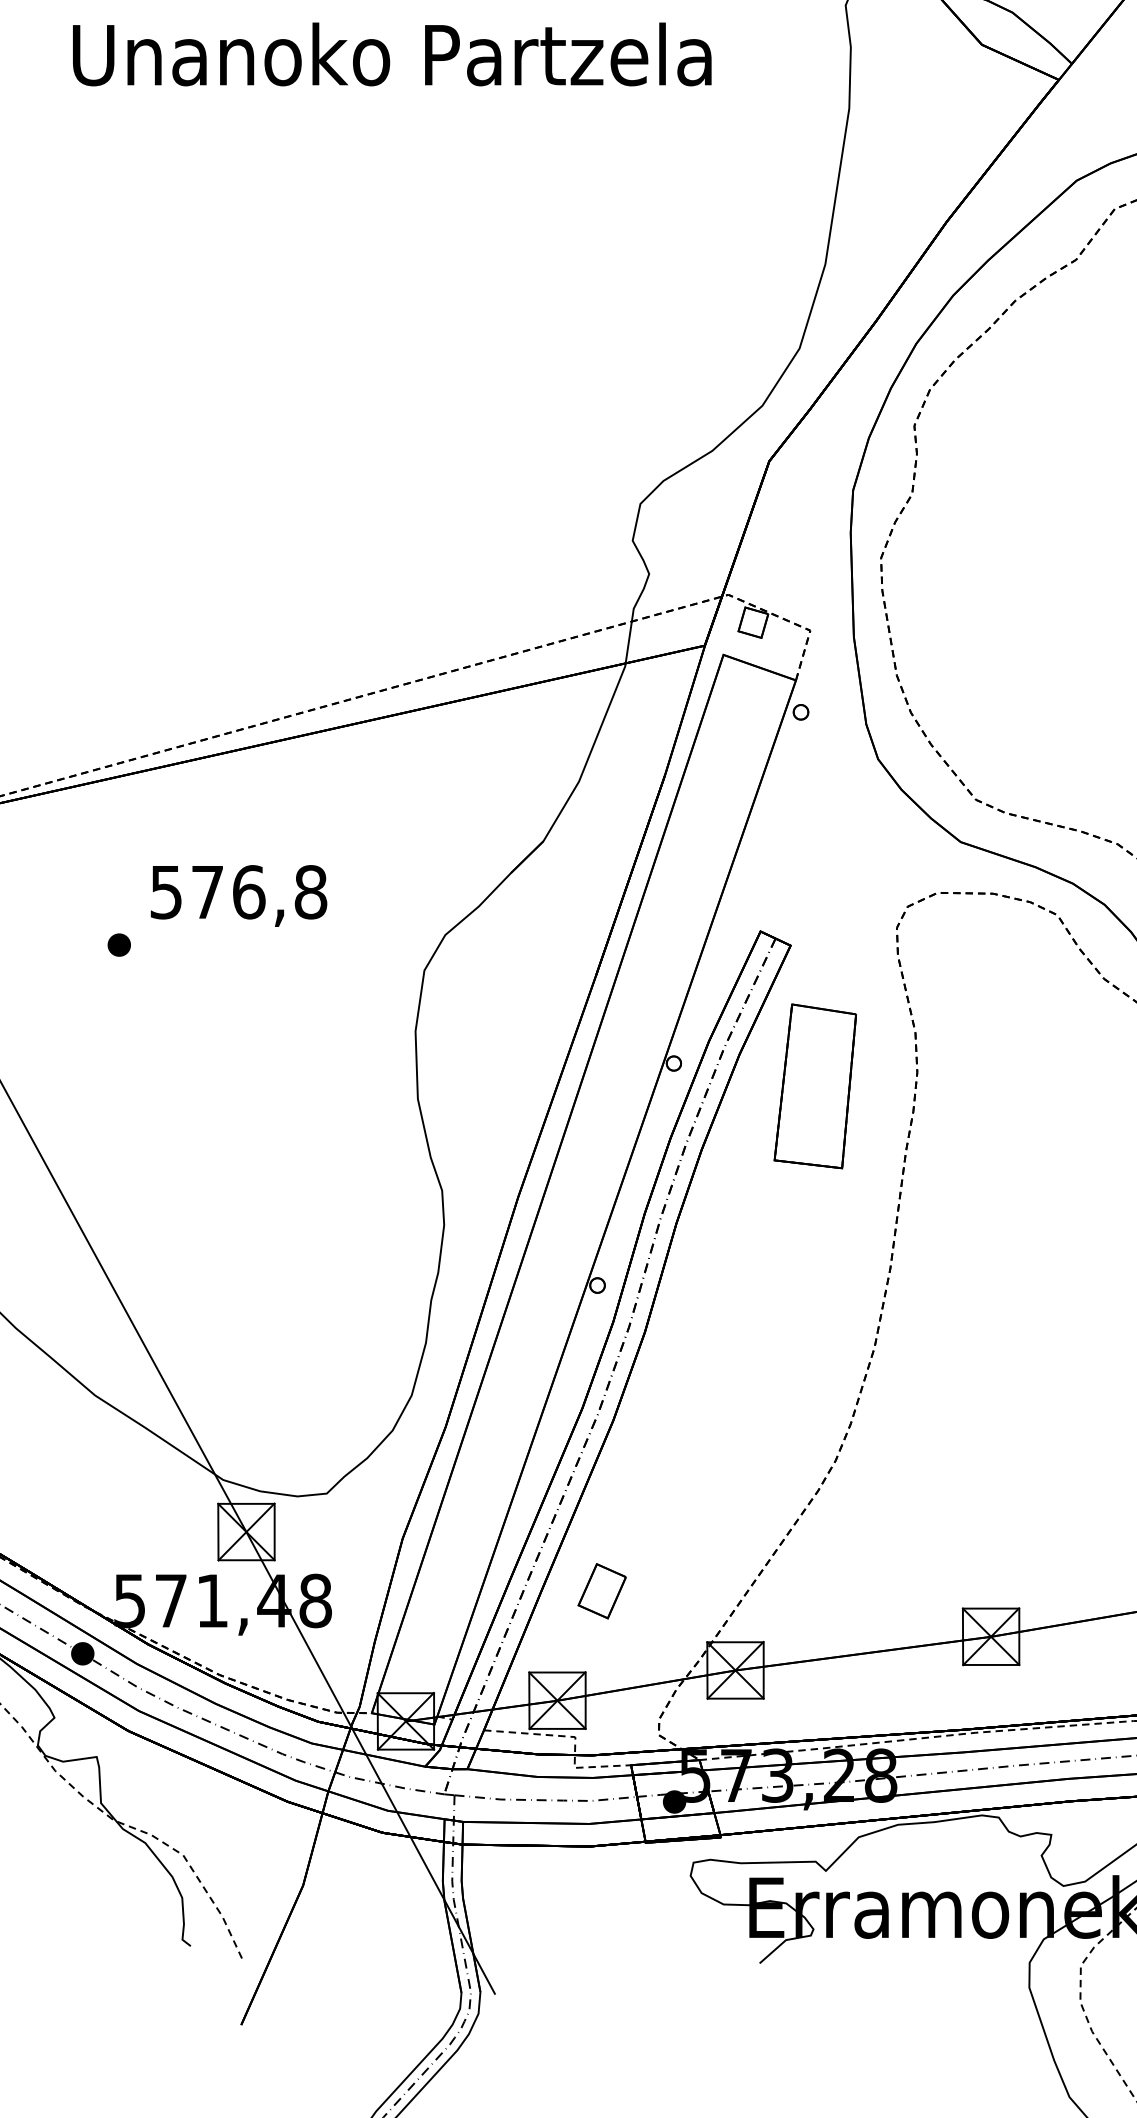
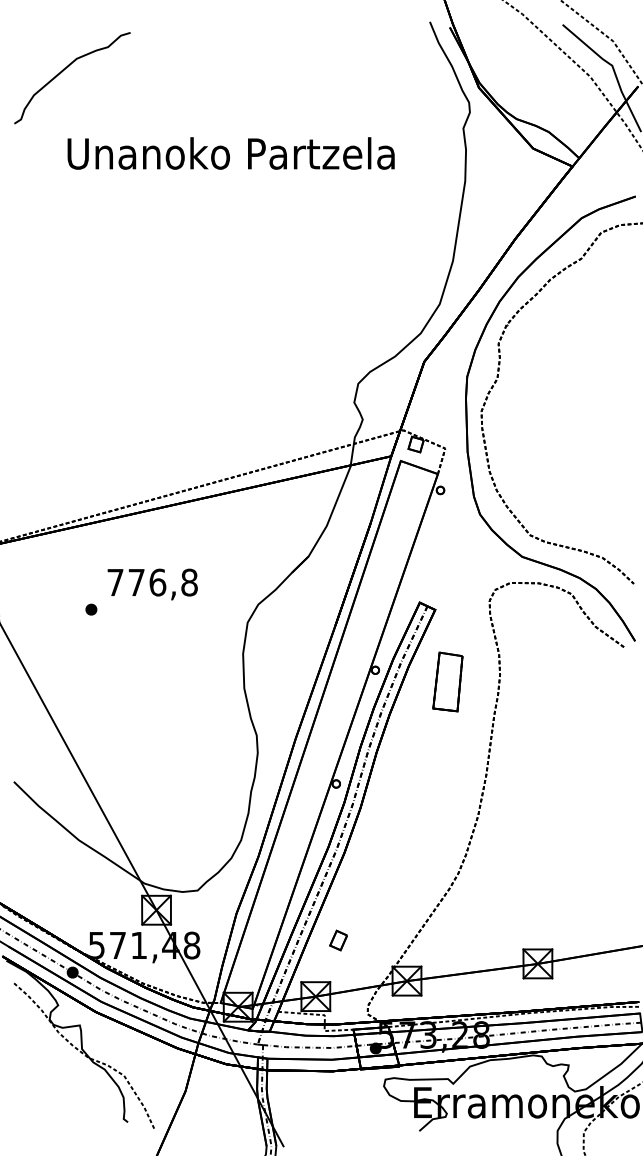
text: (166, 892) -> (115, 582), 576,8 -> 776,8
part: (814, 1085) -> (447, 681), size x0.7
part: (601, 1591) -> (338, 940), size x0.7

